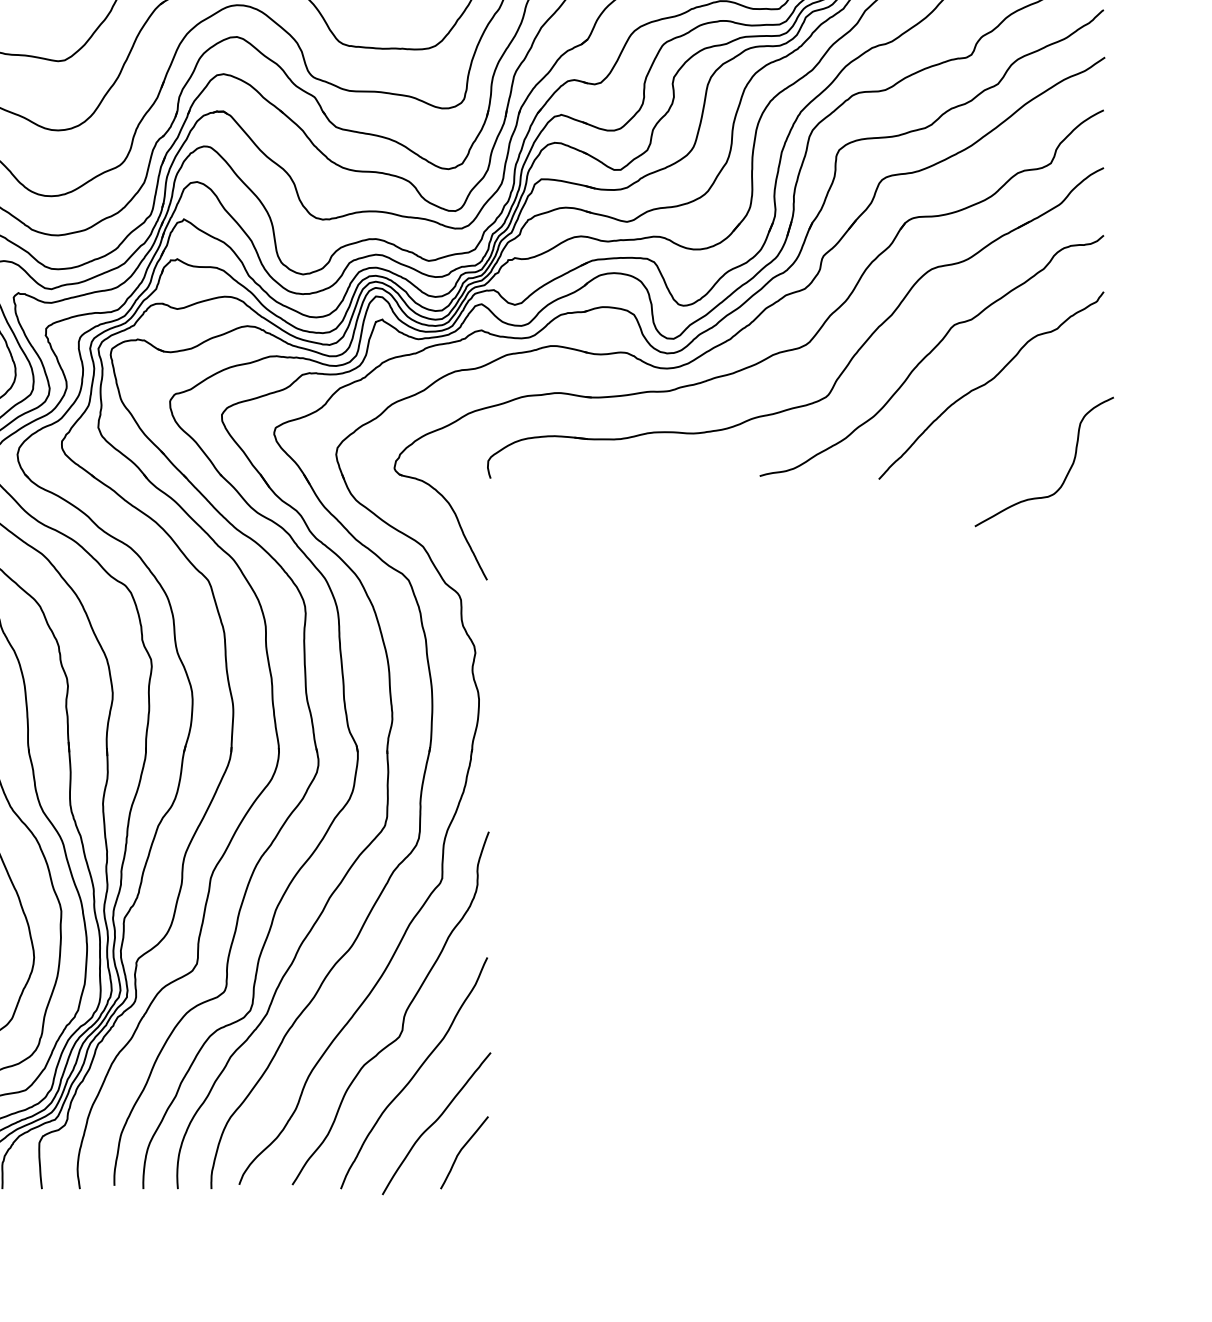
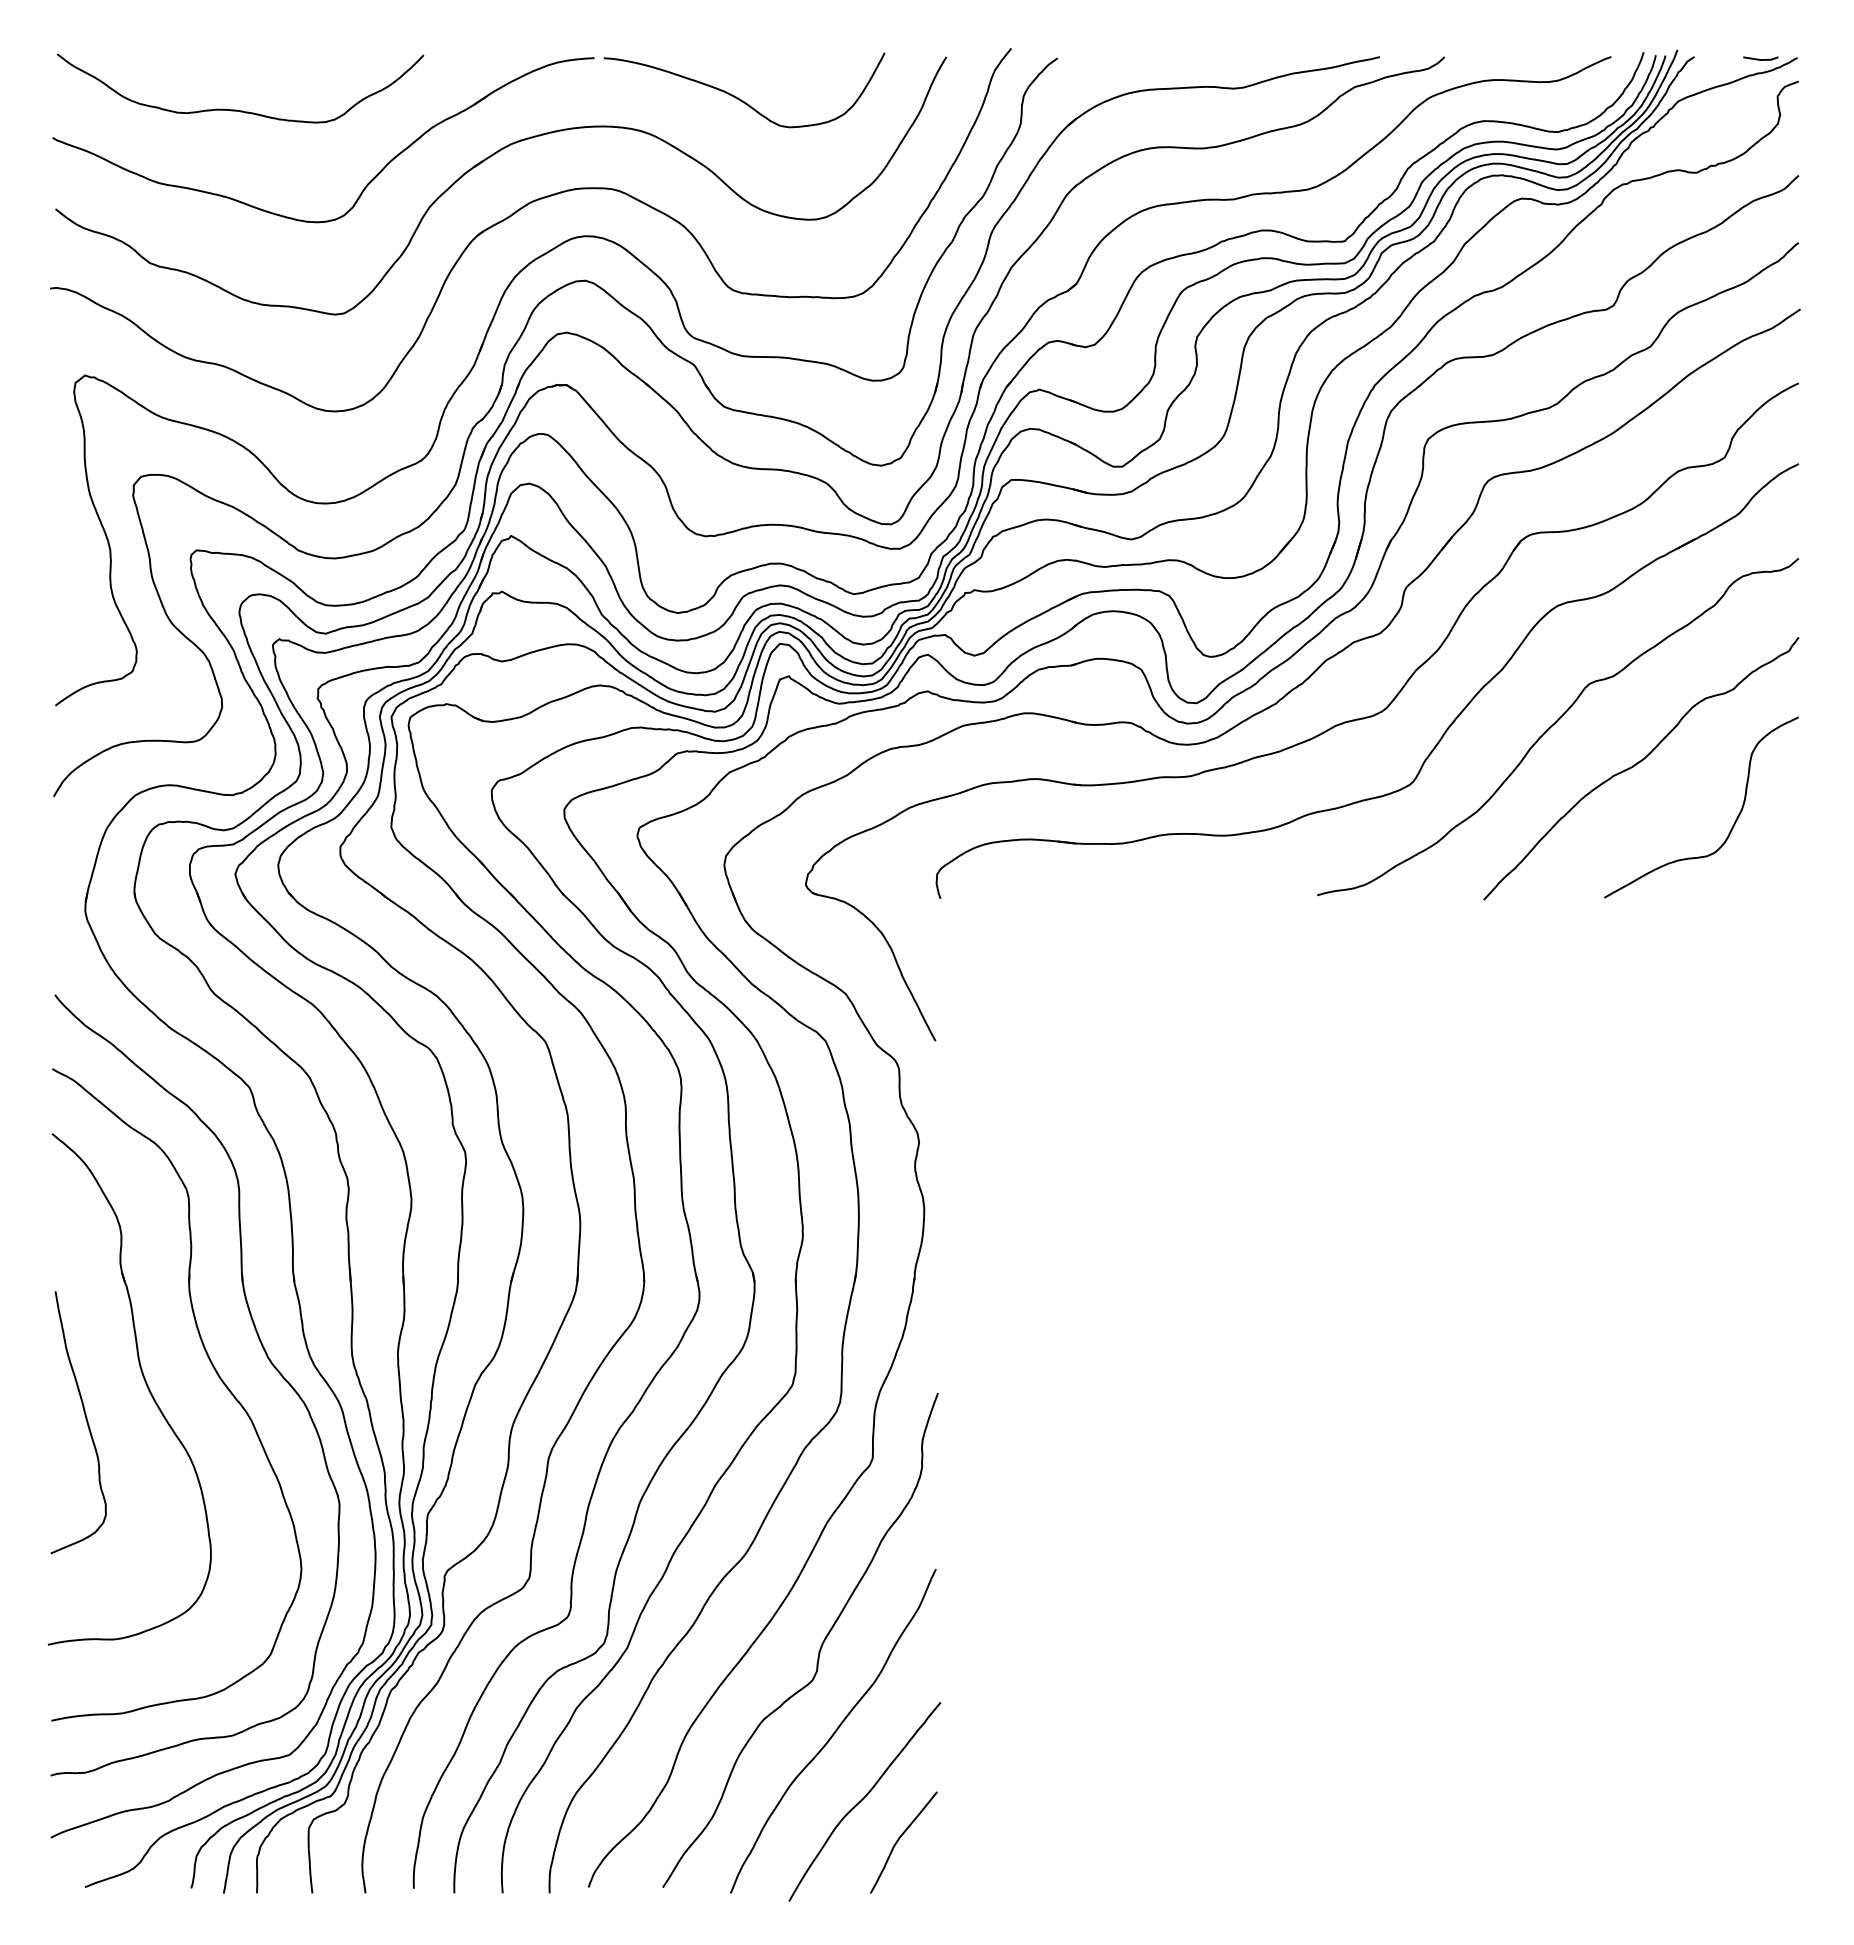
curve: (1067, 473) -> (1733, 823), moved

